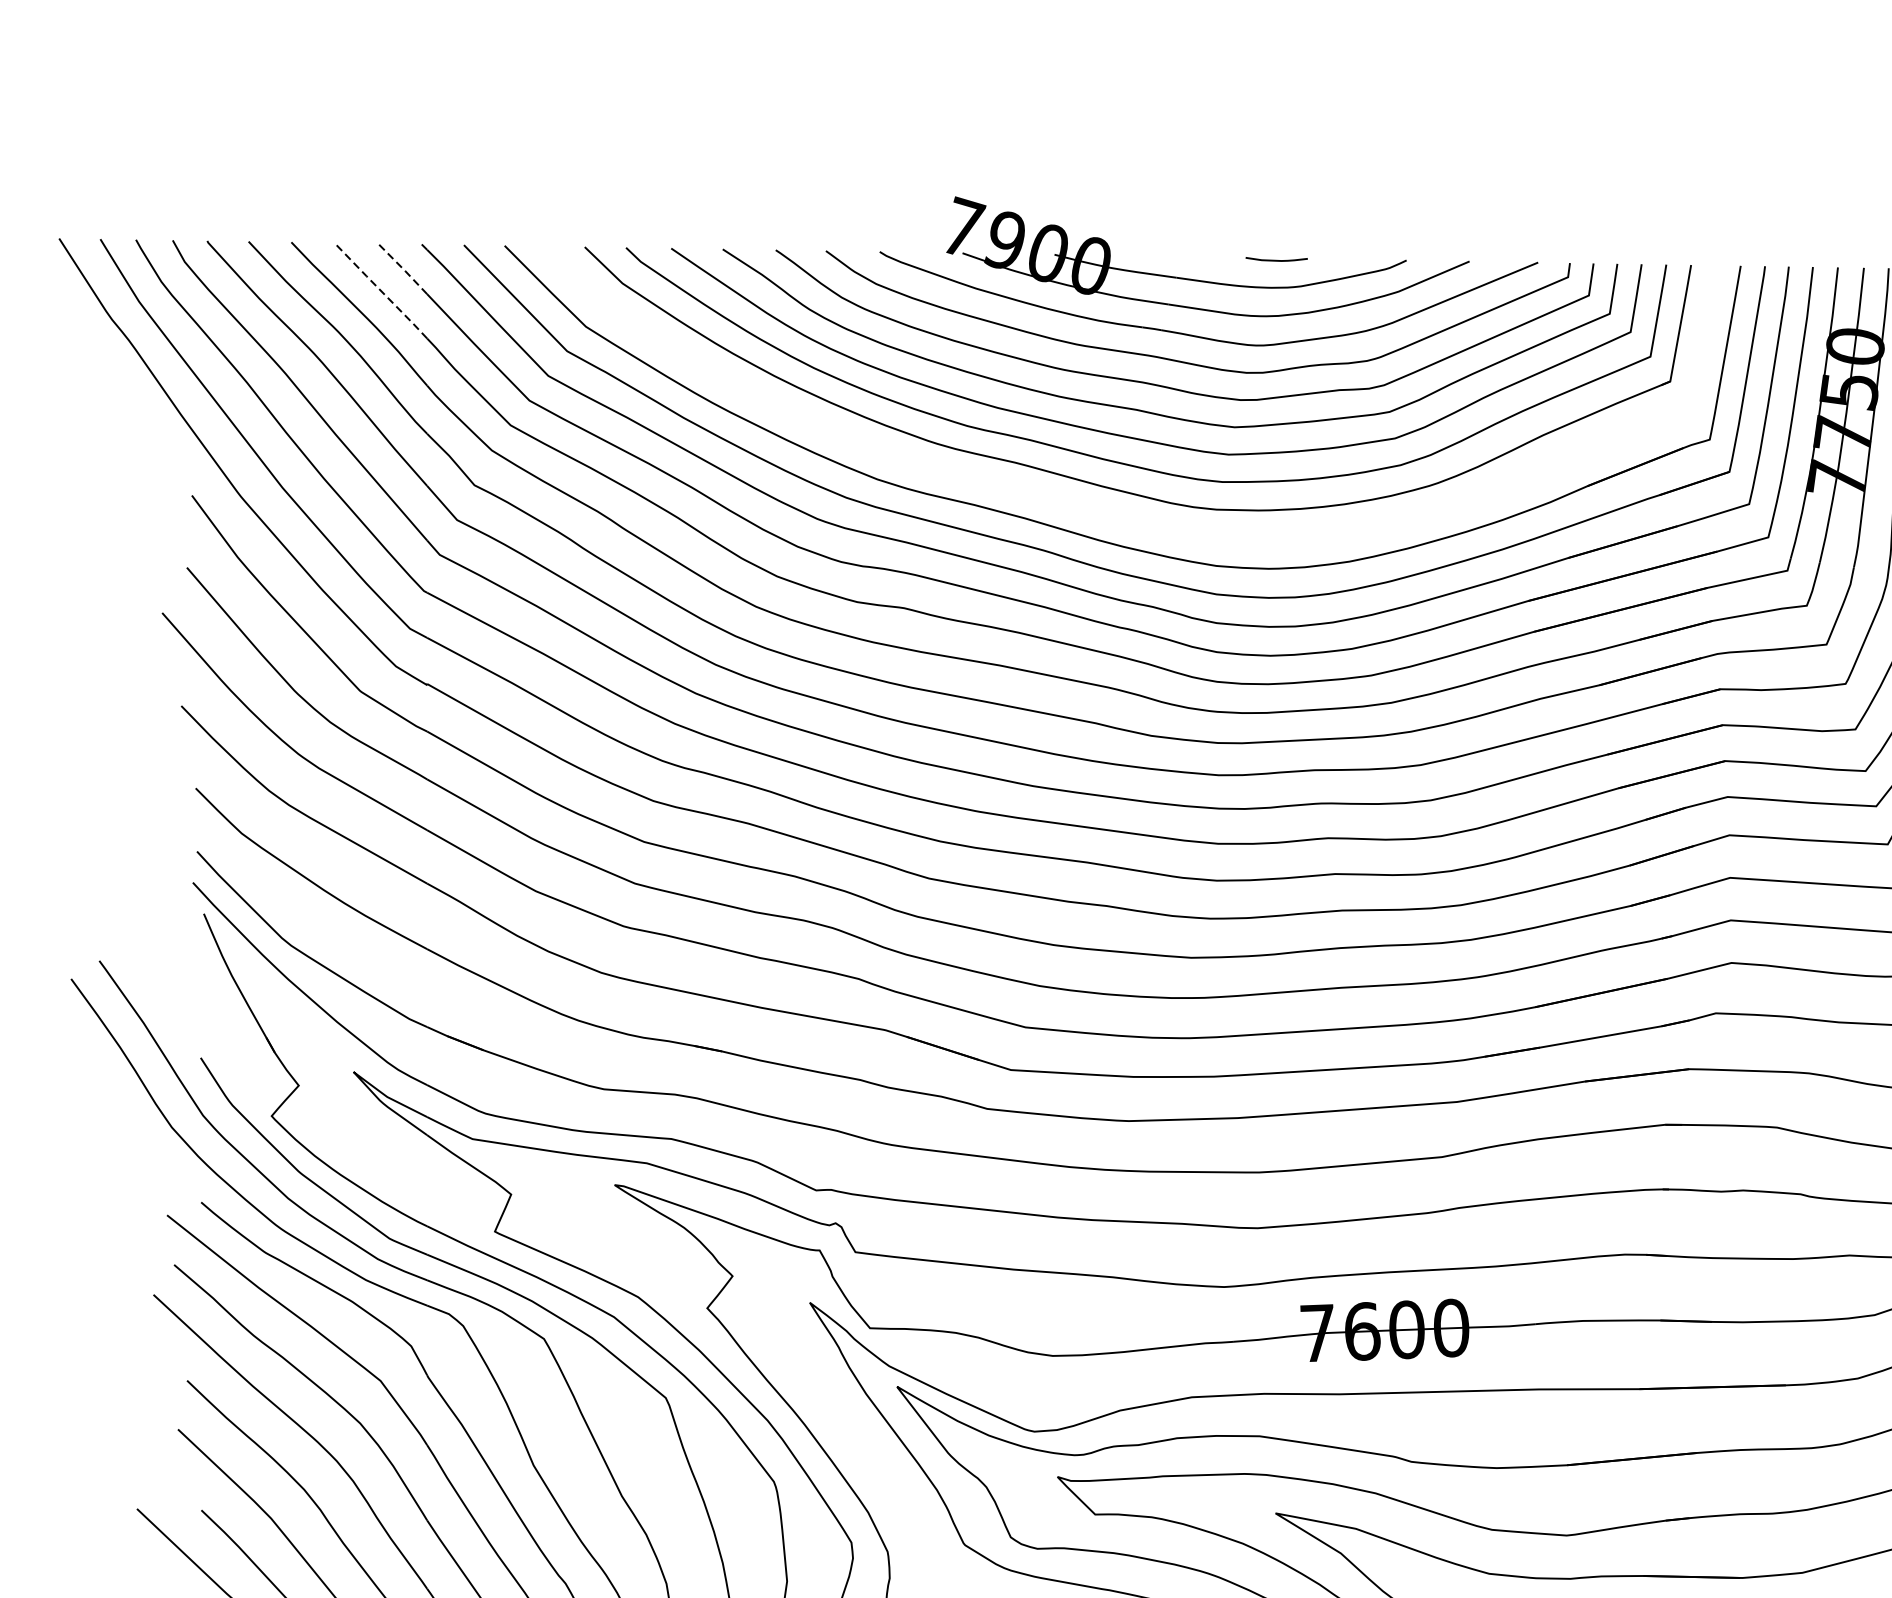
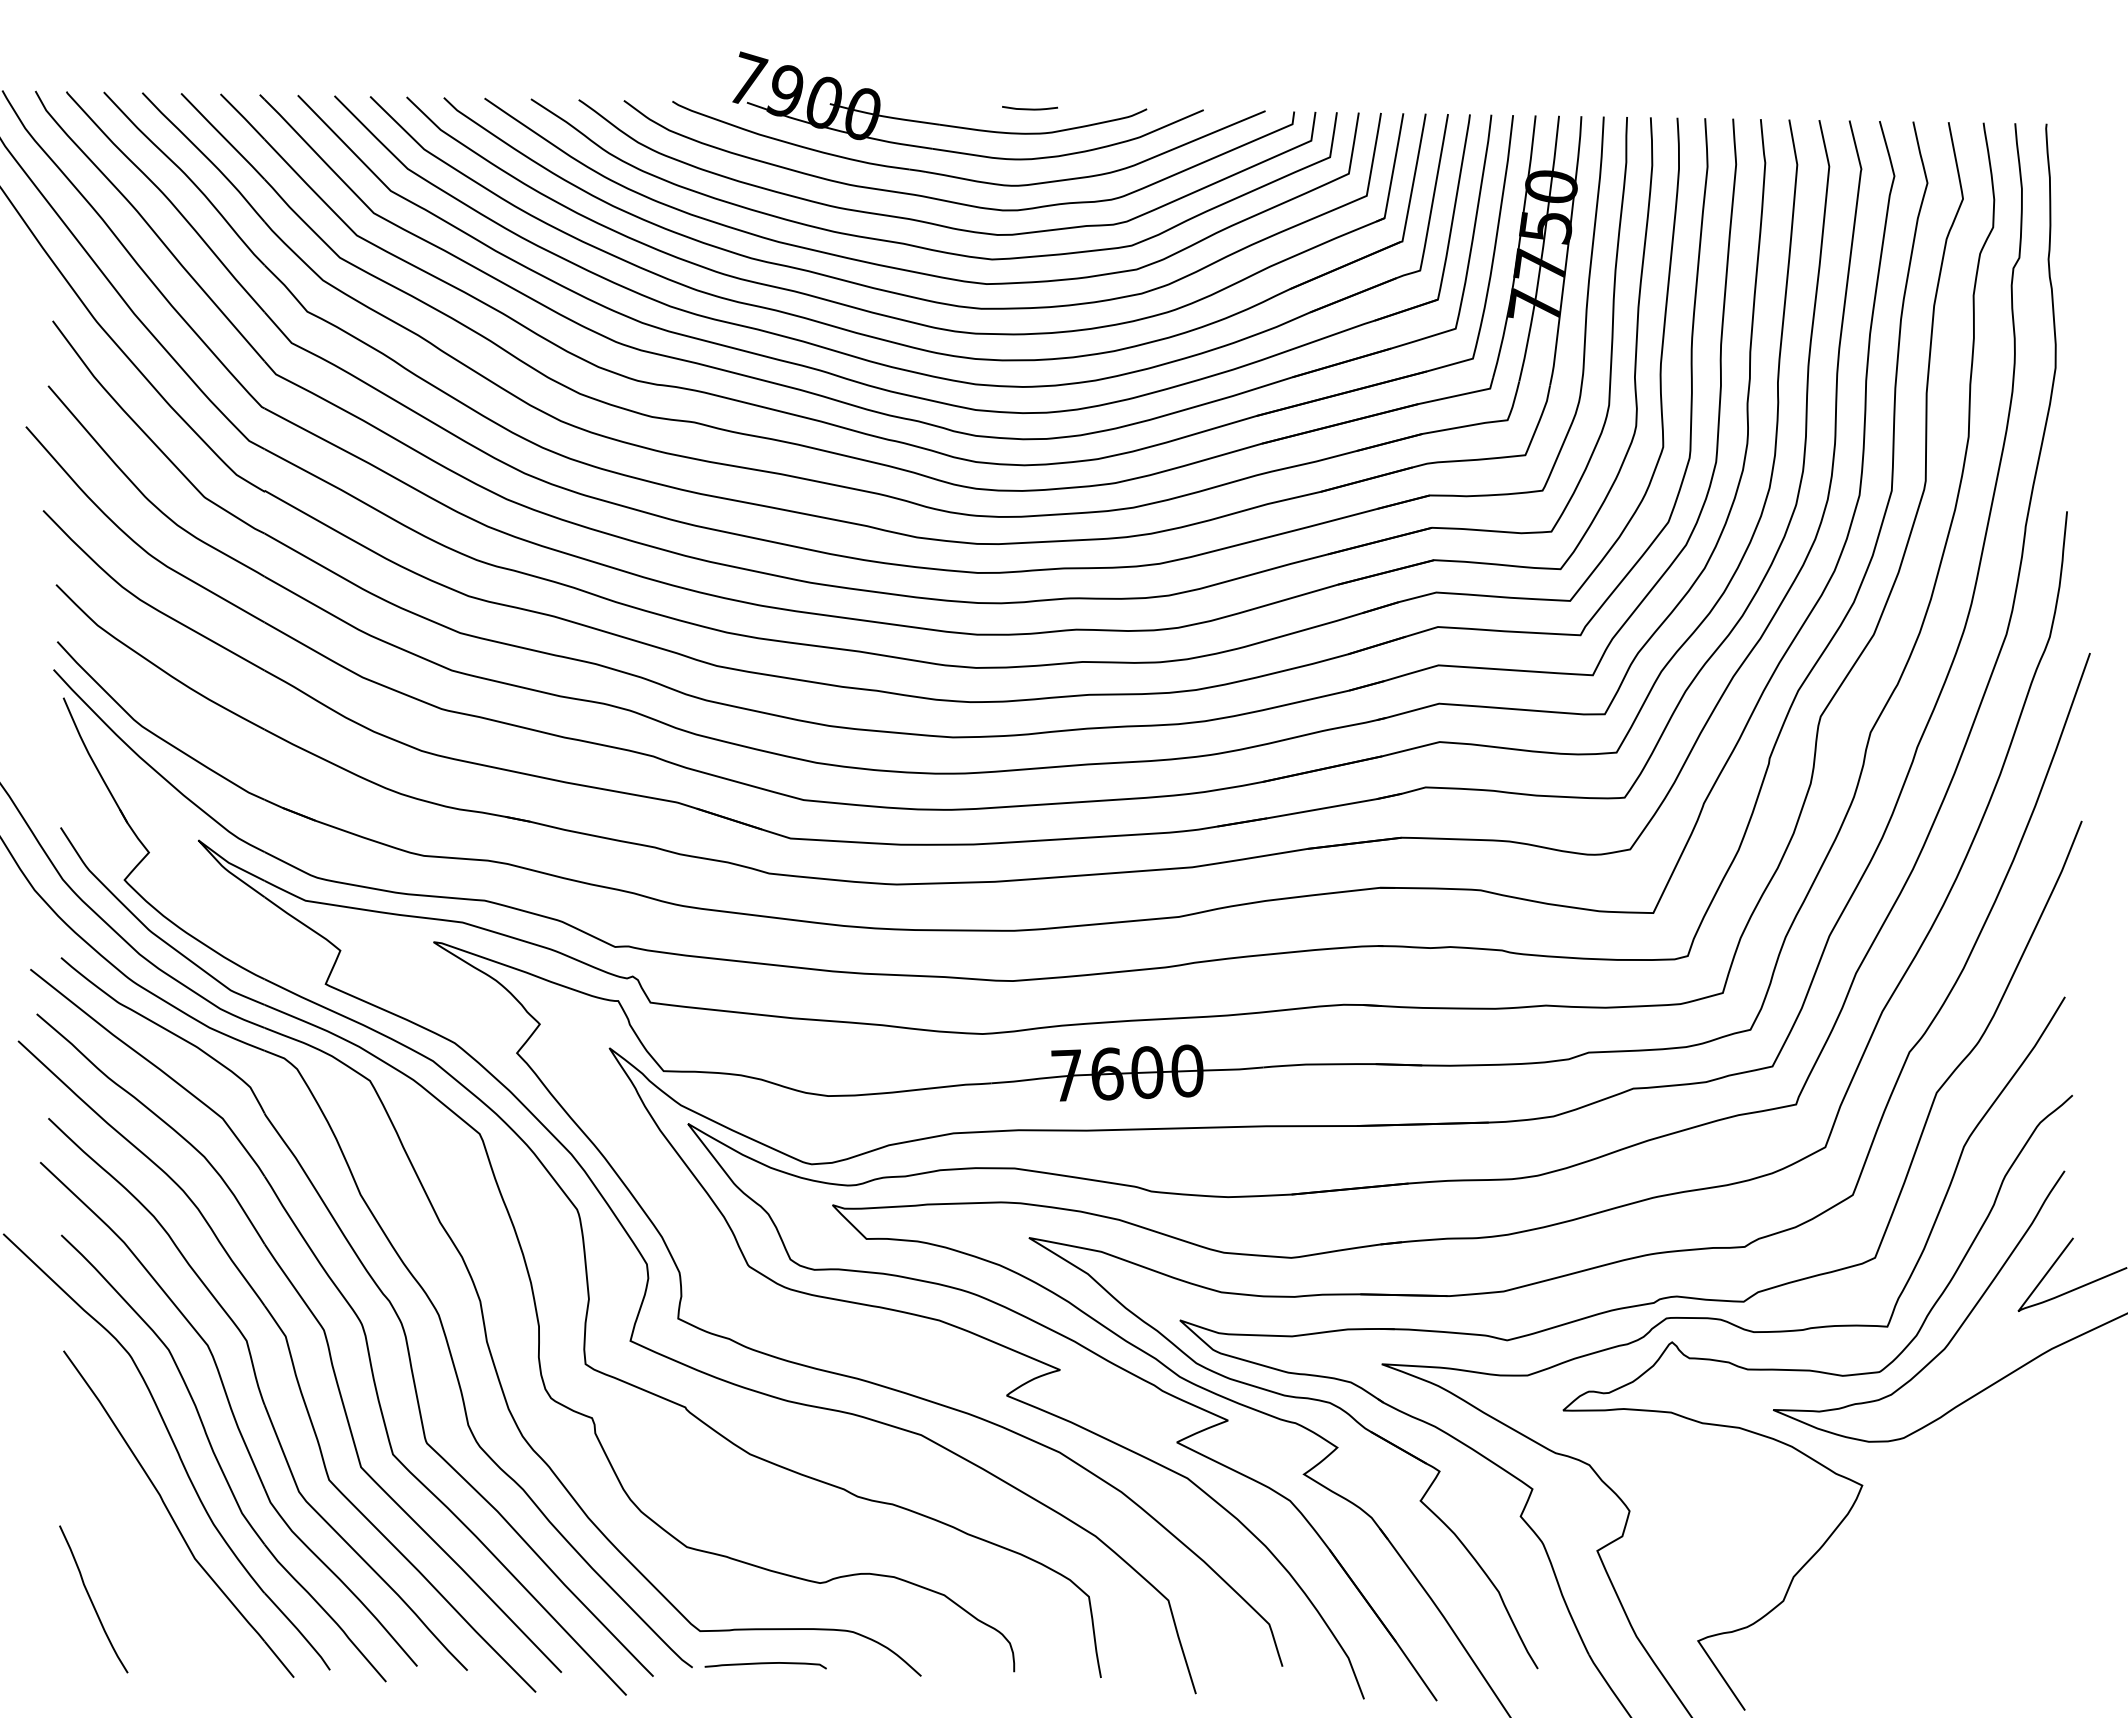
line: (402, 268) -> (242, 116), dashed -> solid
line: (381, 290) -> (223, 136), dashed -> solid
part: (1100, 511) -> (871, 335), added

